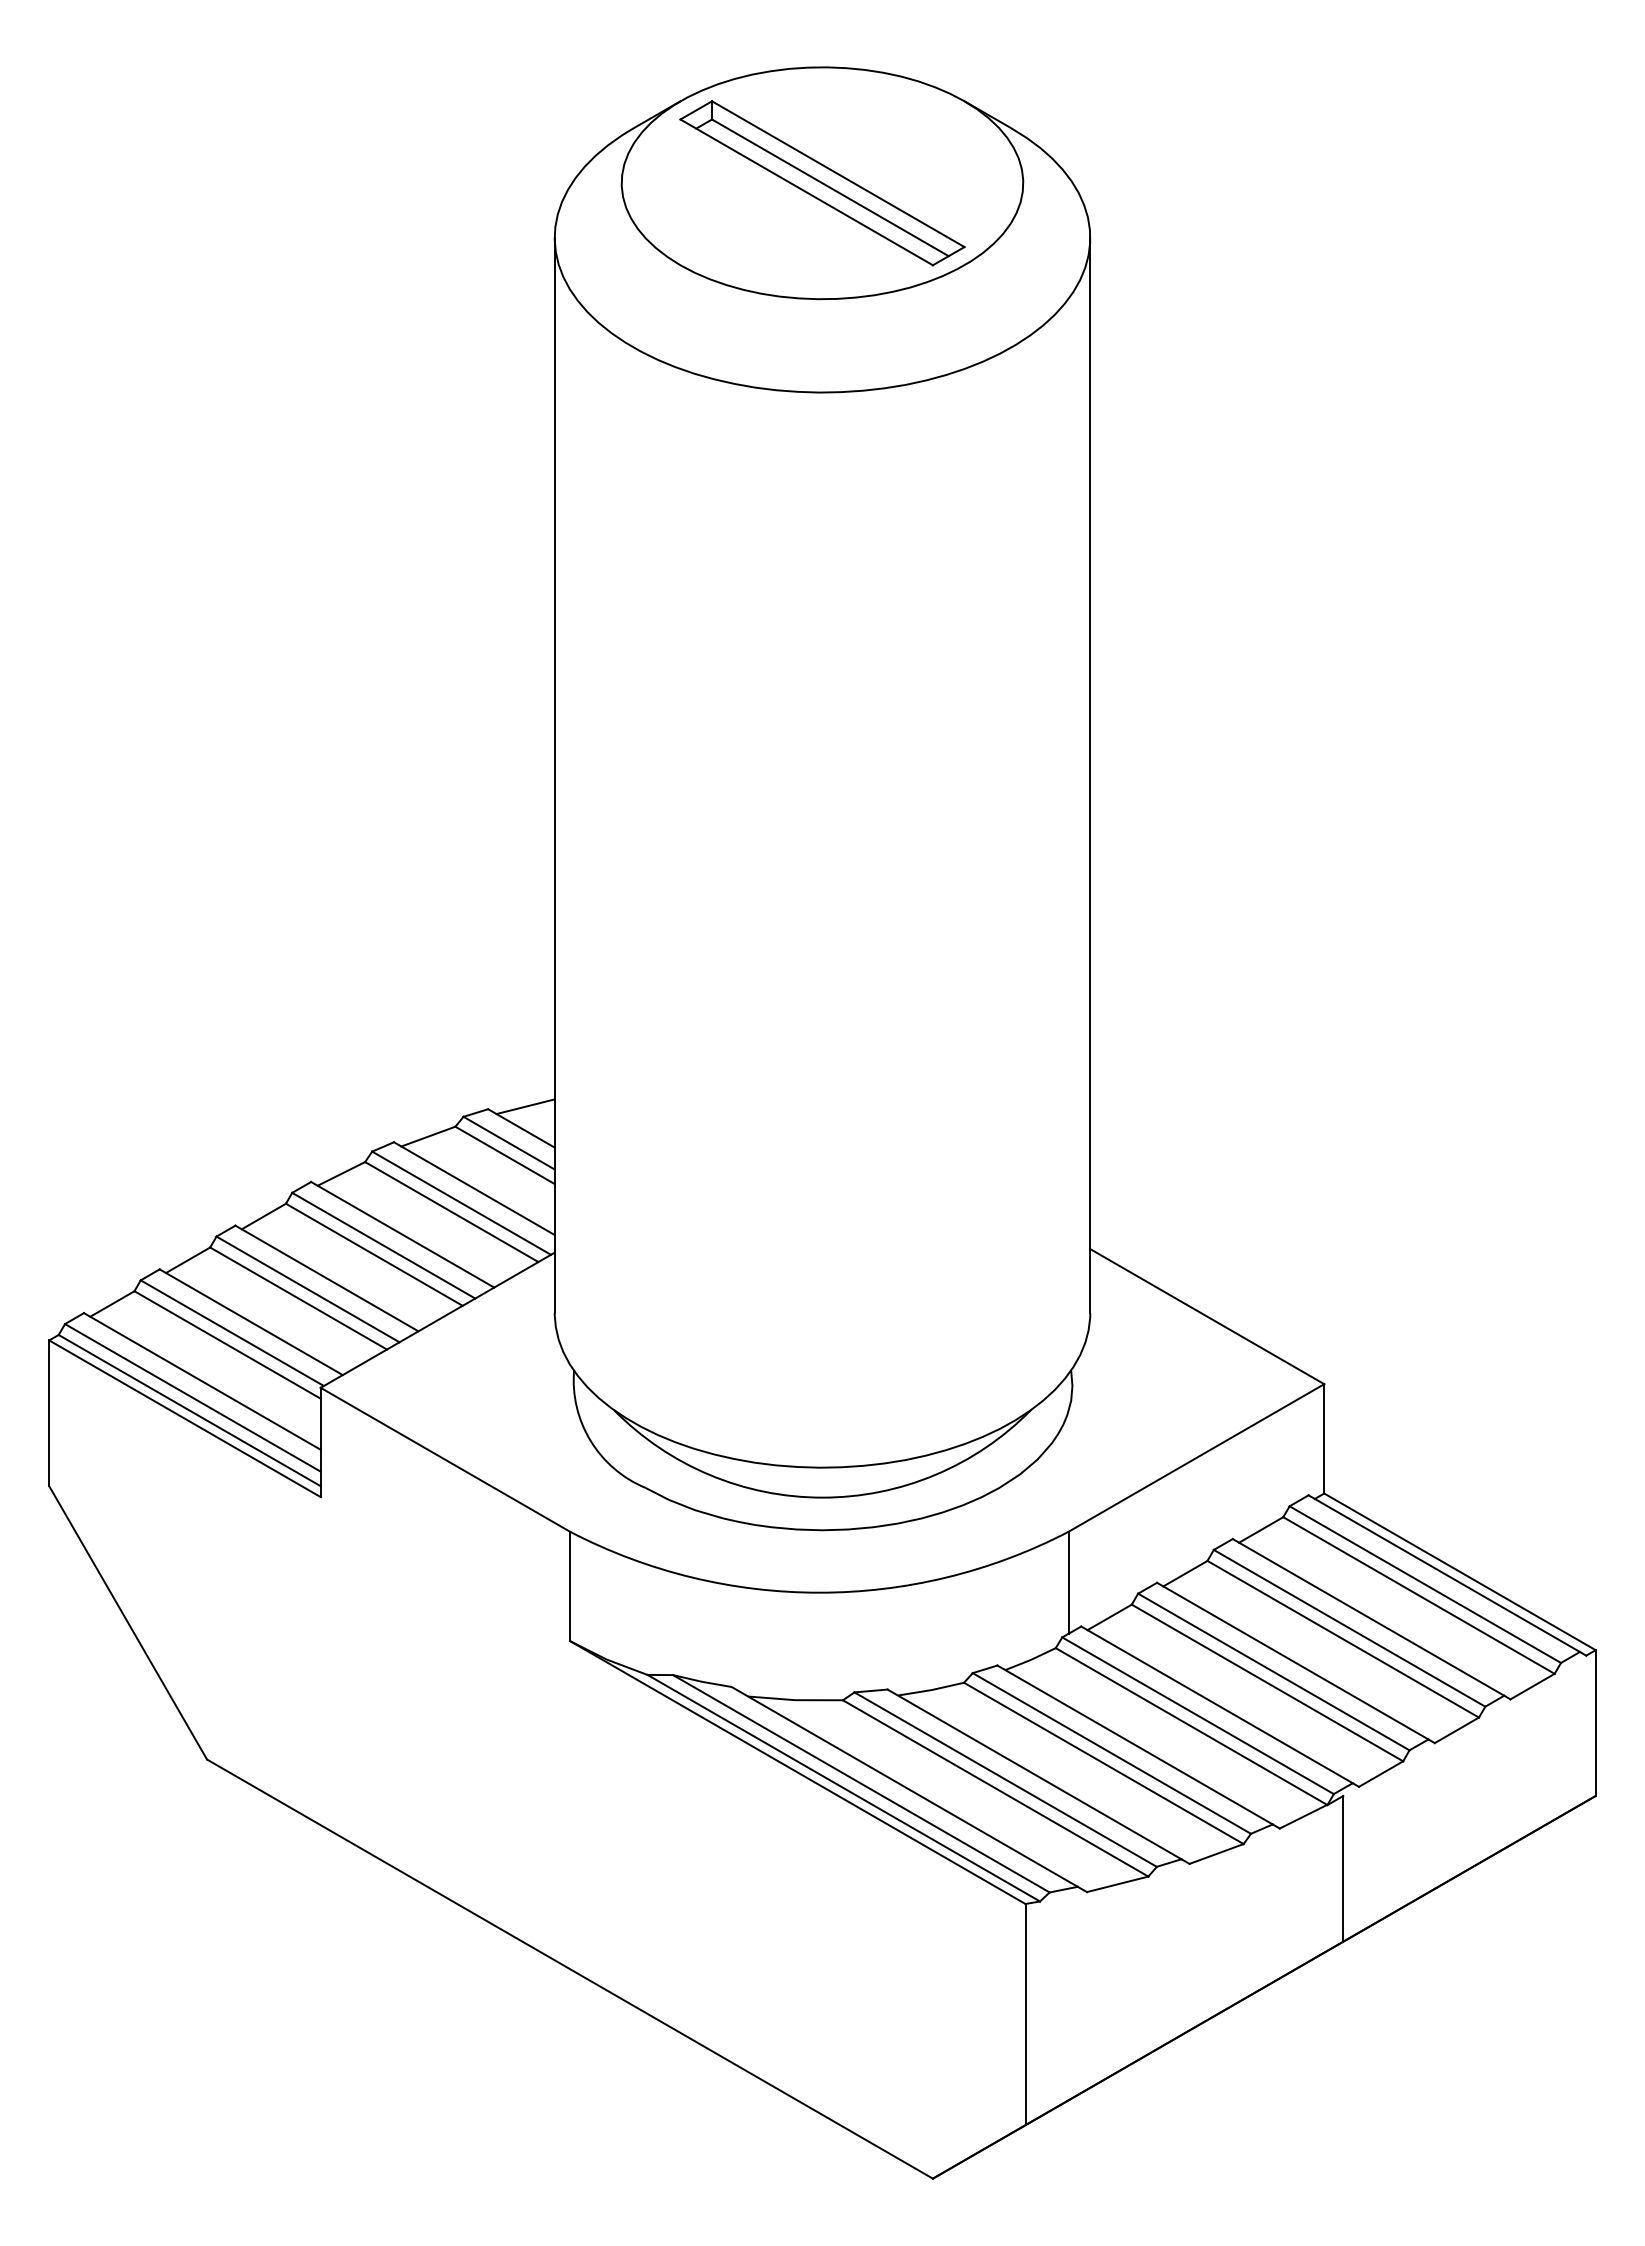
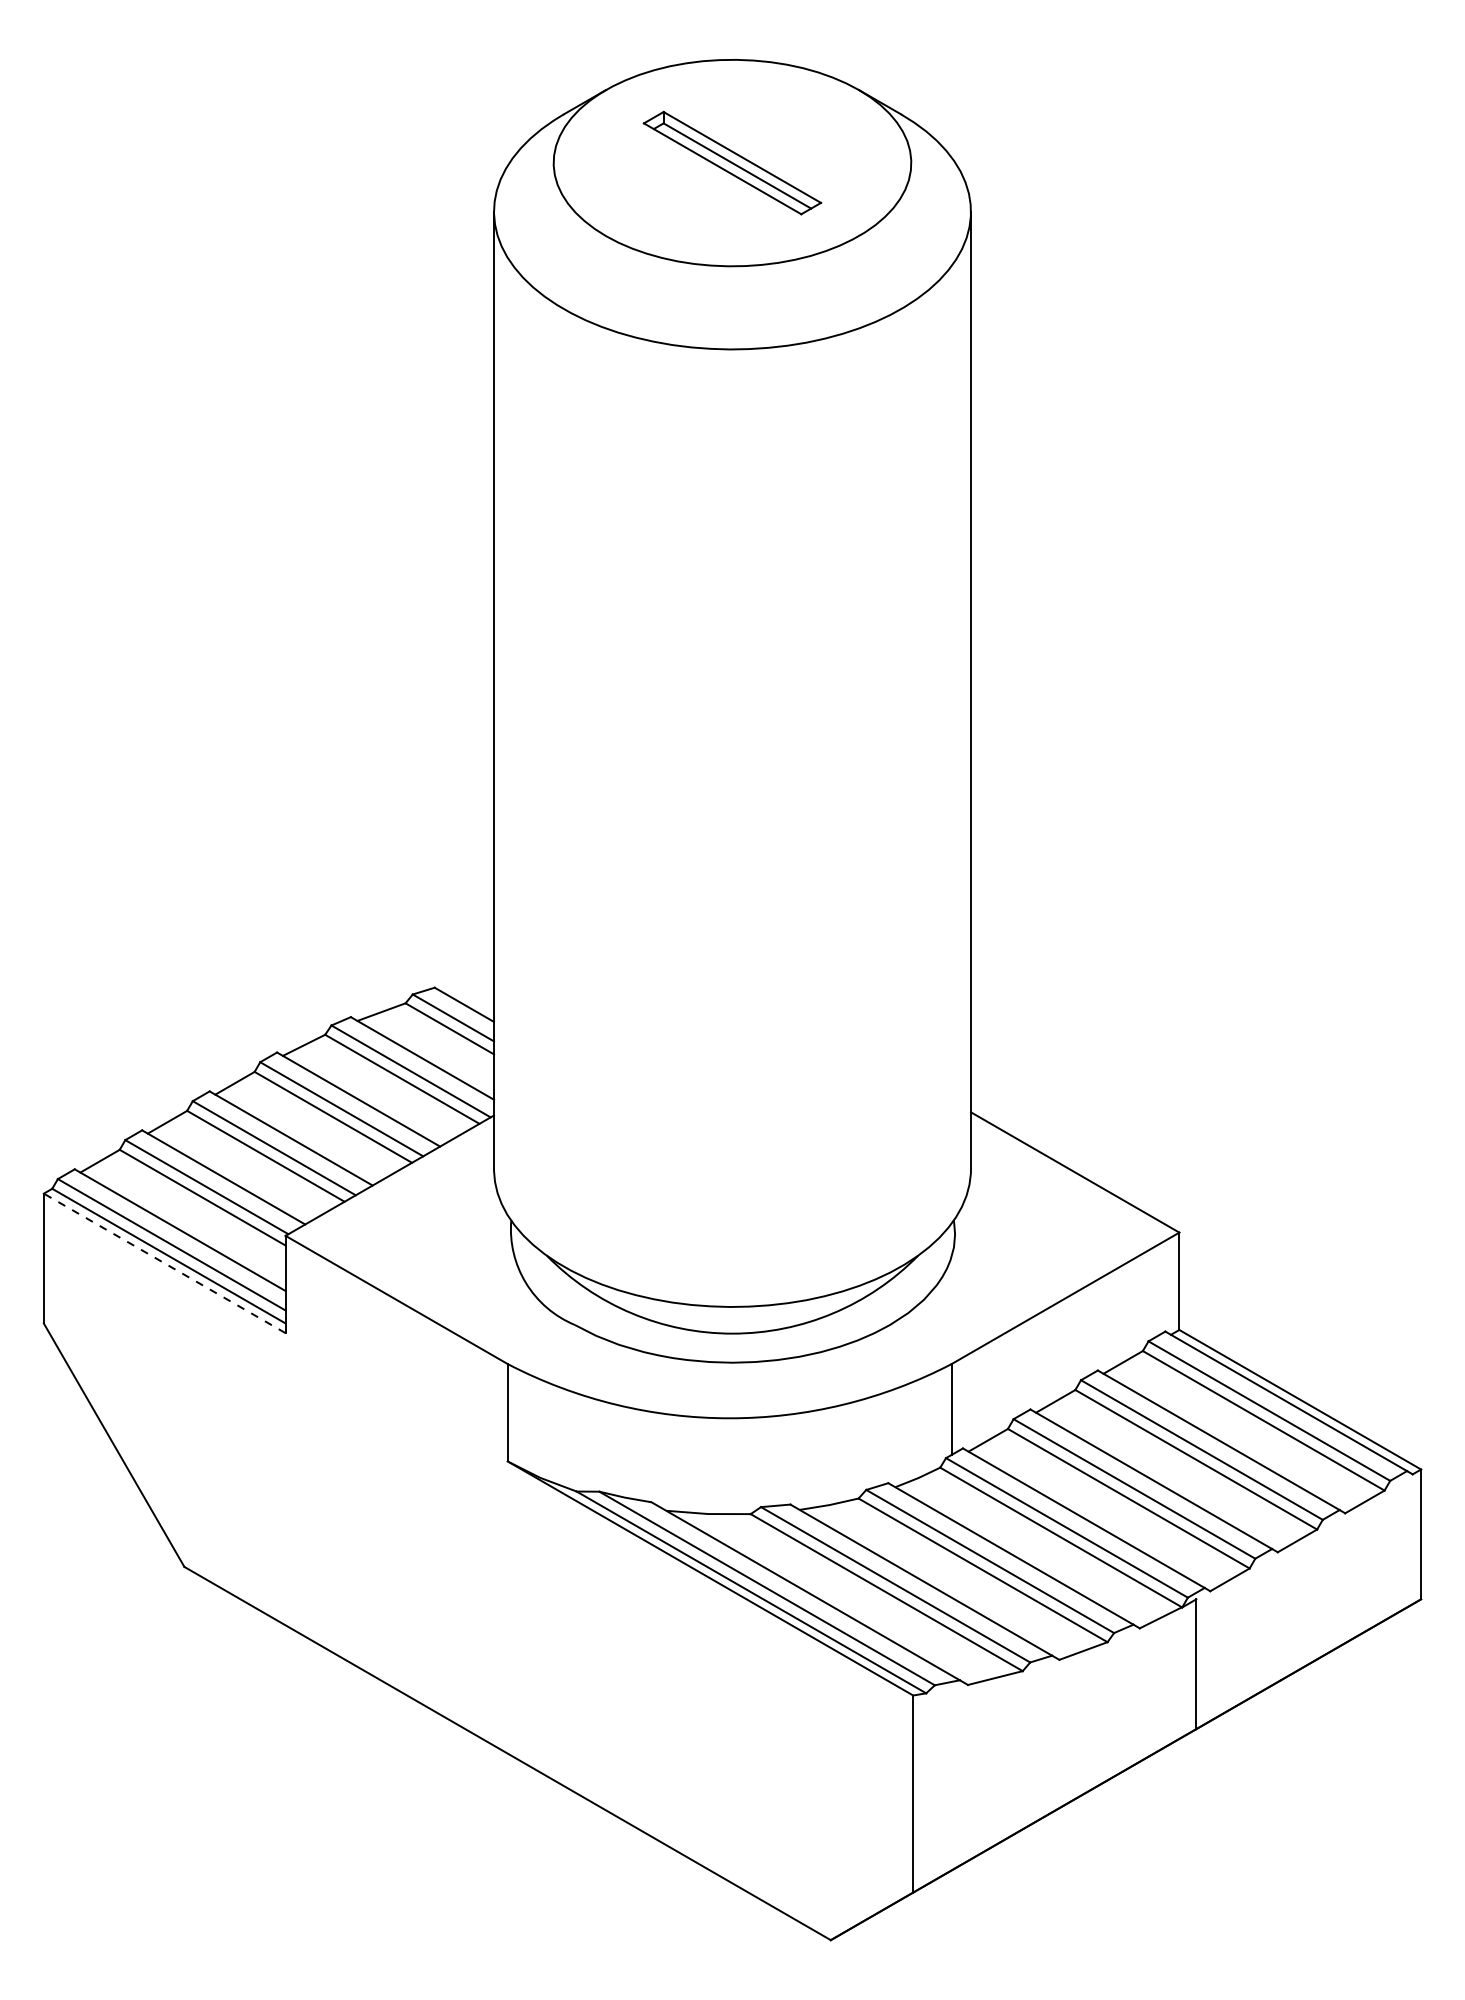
part: (822, 183) -> (732, 163), size x0.7
line: (525, 1106) -> (467, 985), removed
line: (184, 1418) -> (164, 1263), solid -> dashed

